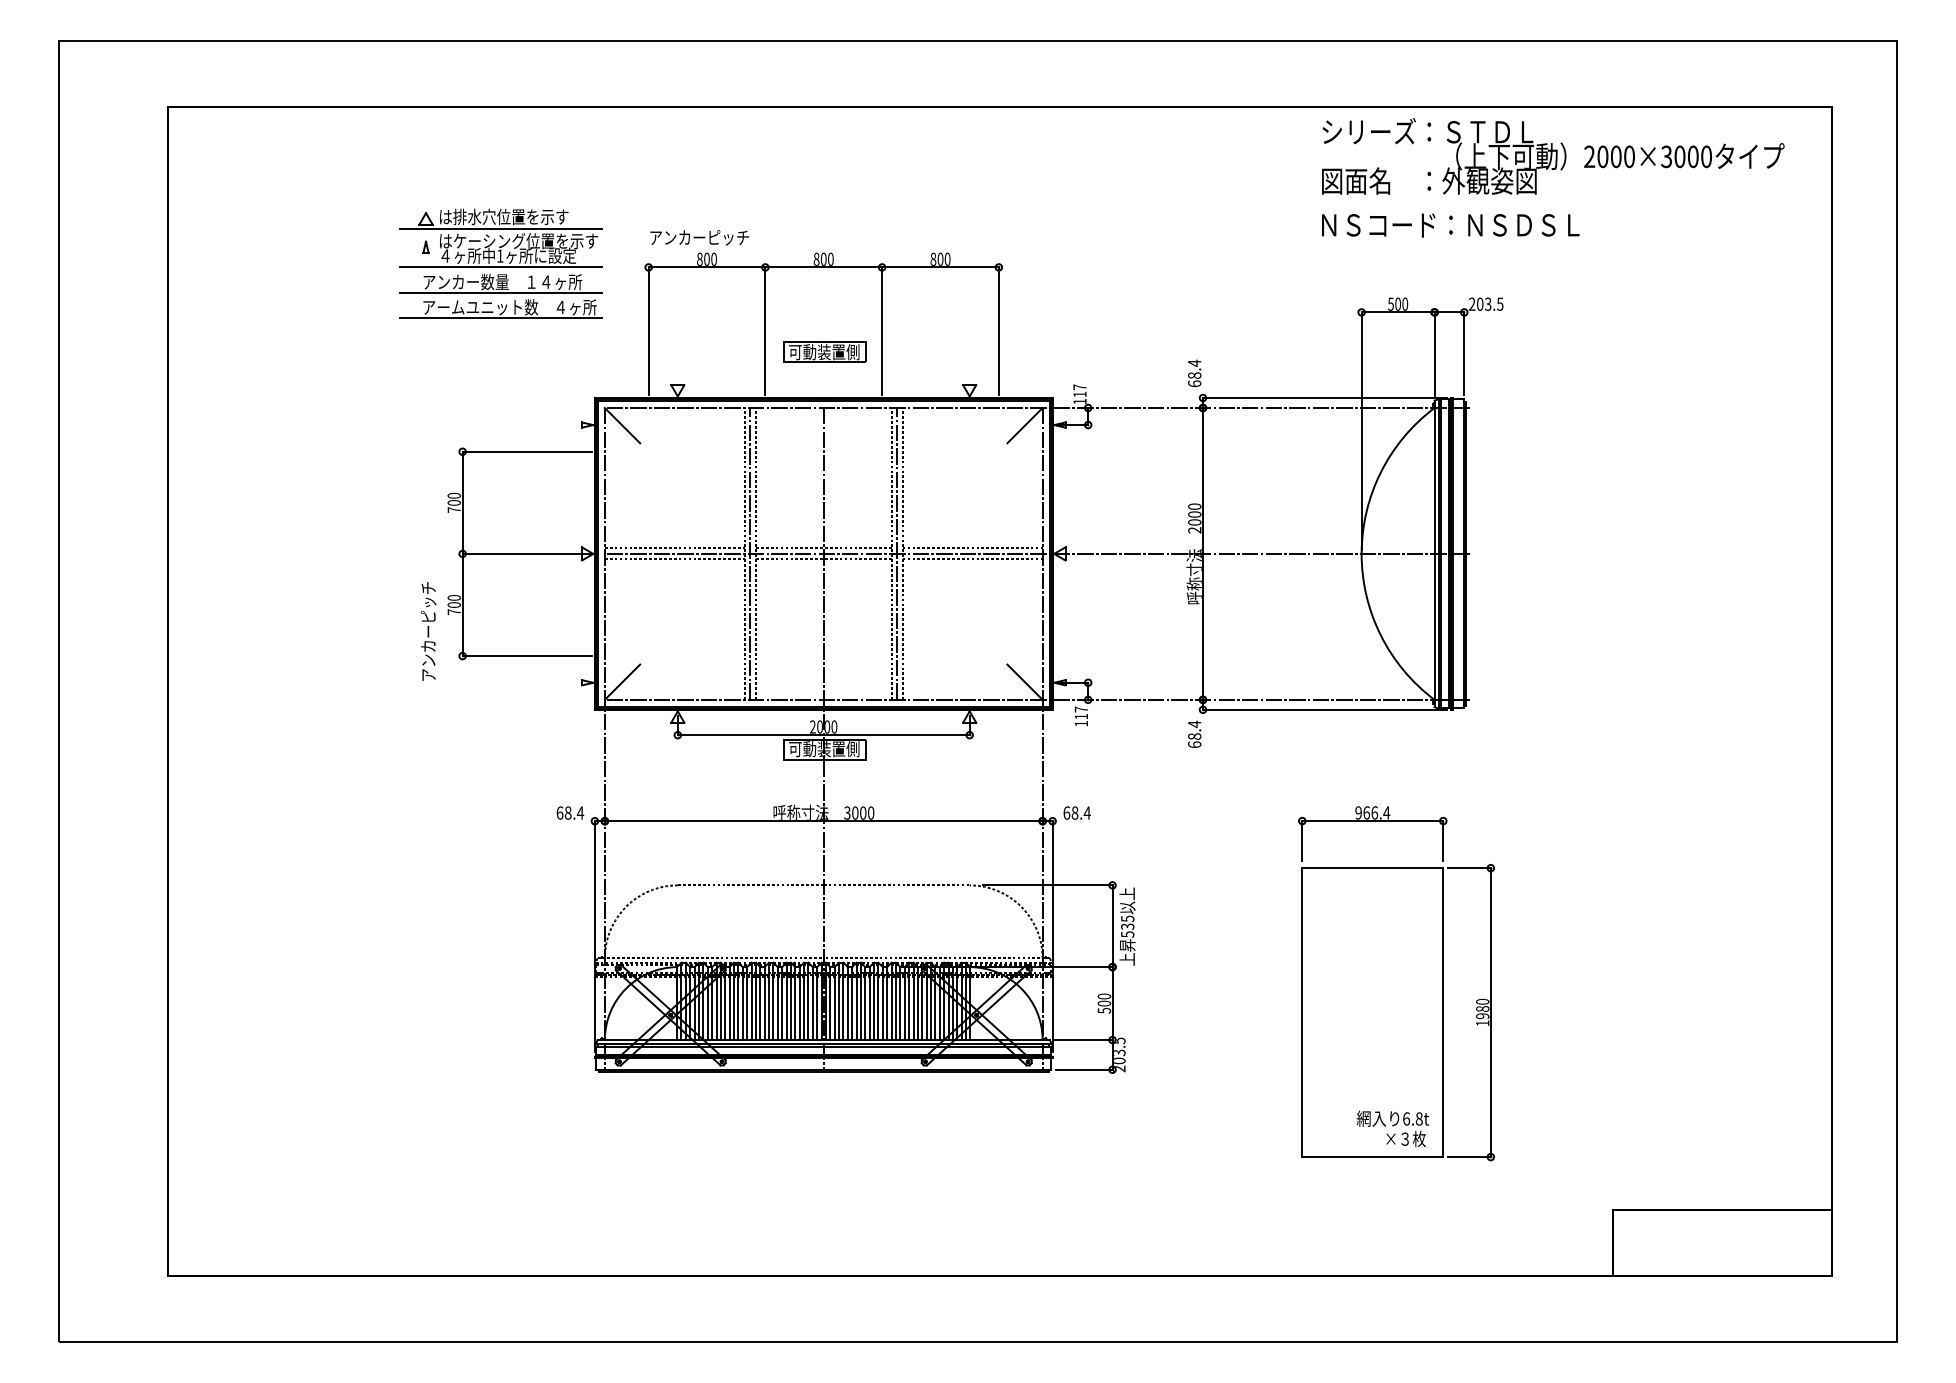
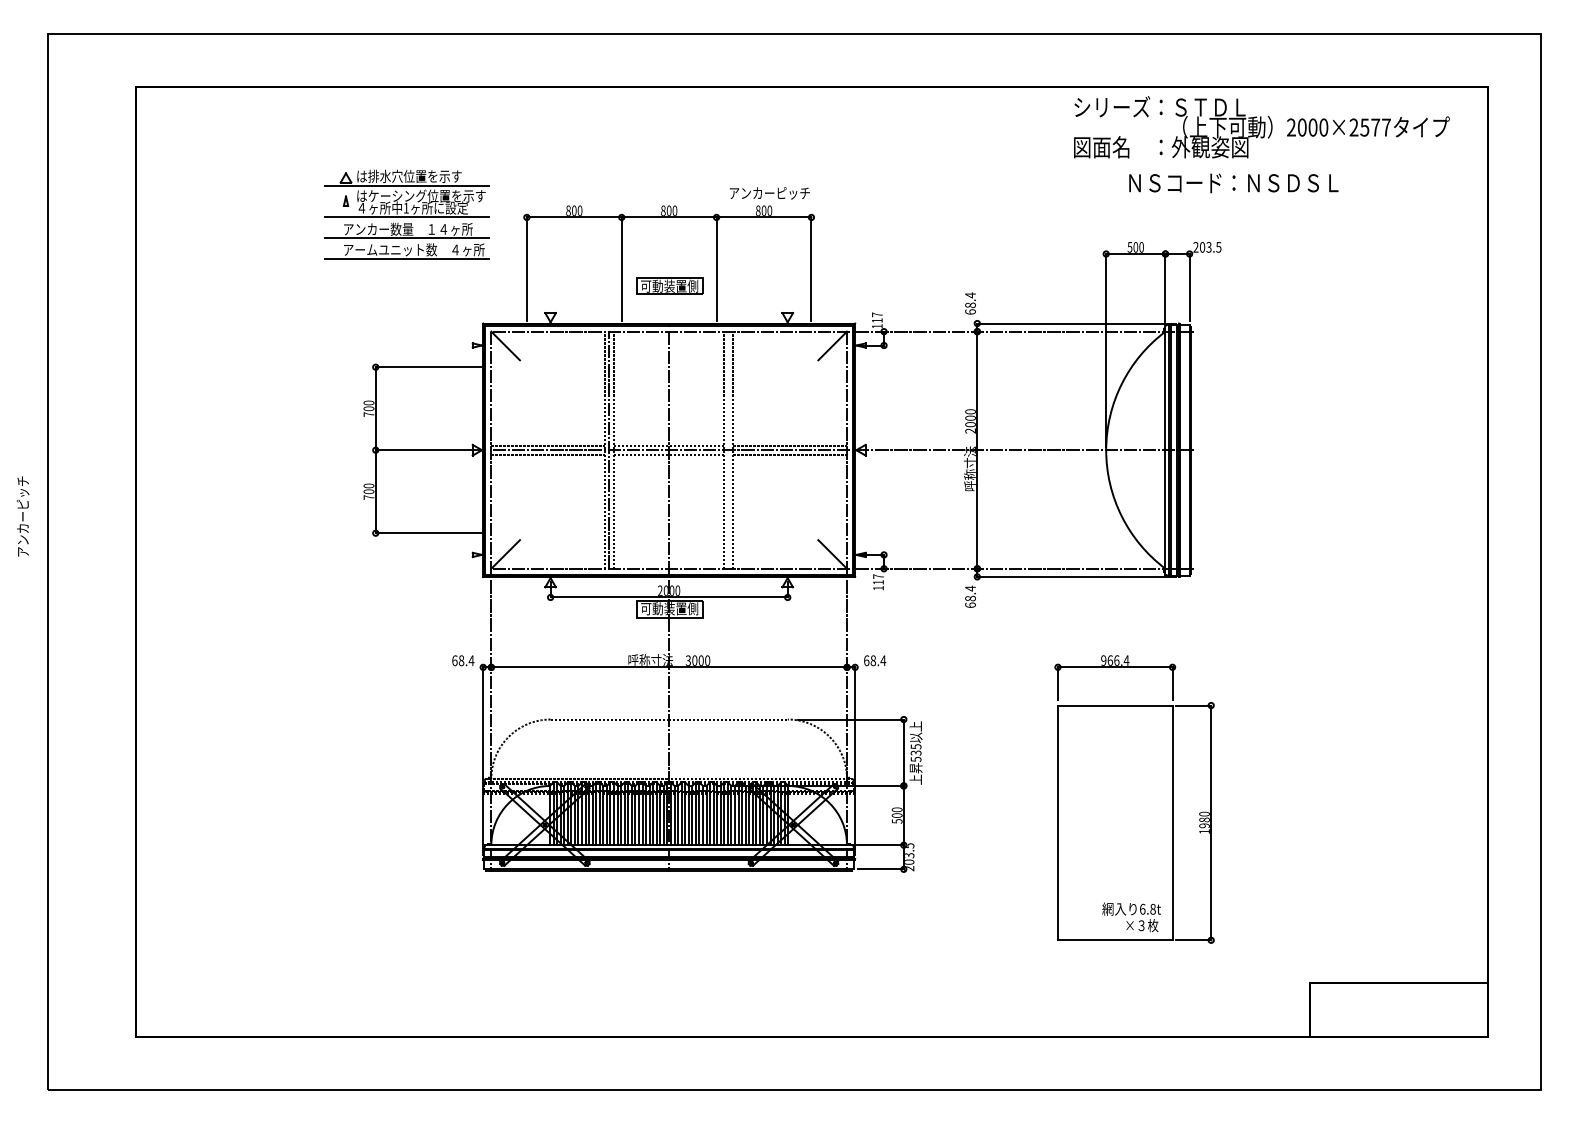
text: (1686, 156) -> (1370, 127), 2000×3000 -> 2000×2577
text: (1450, 225) -> (1233, 183), moved
text: (699, 237) -> (769, 193), moved
line: (897, 553) -> (729, 449), removed
text: (428, 631) -> (23, 516), moved

